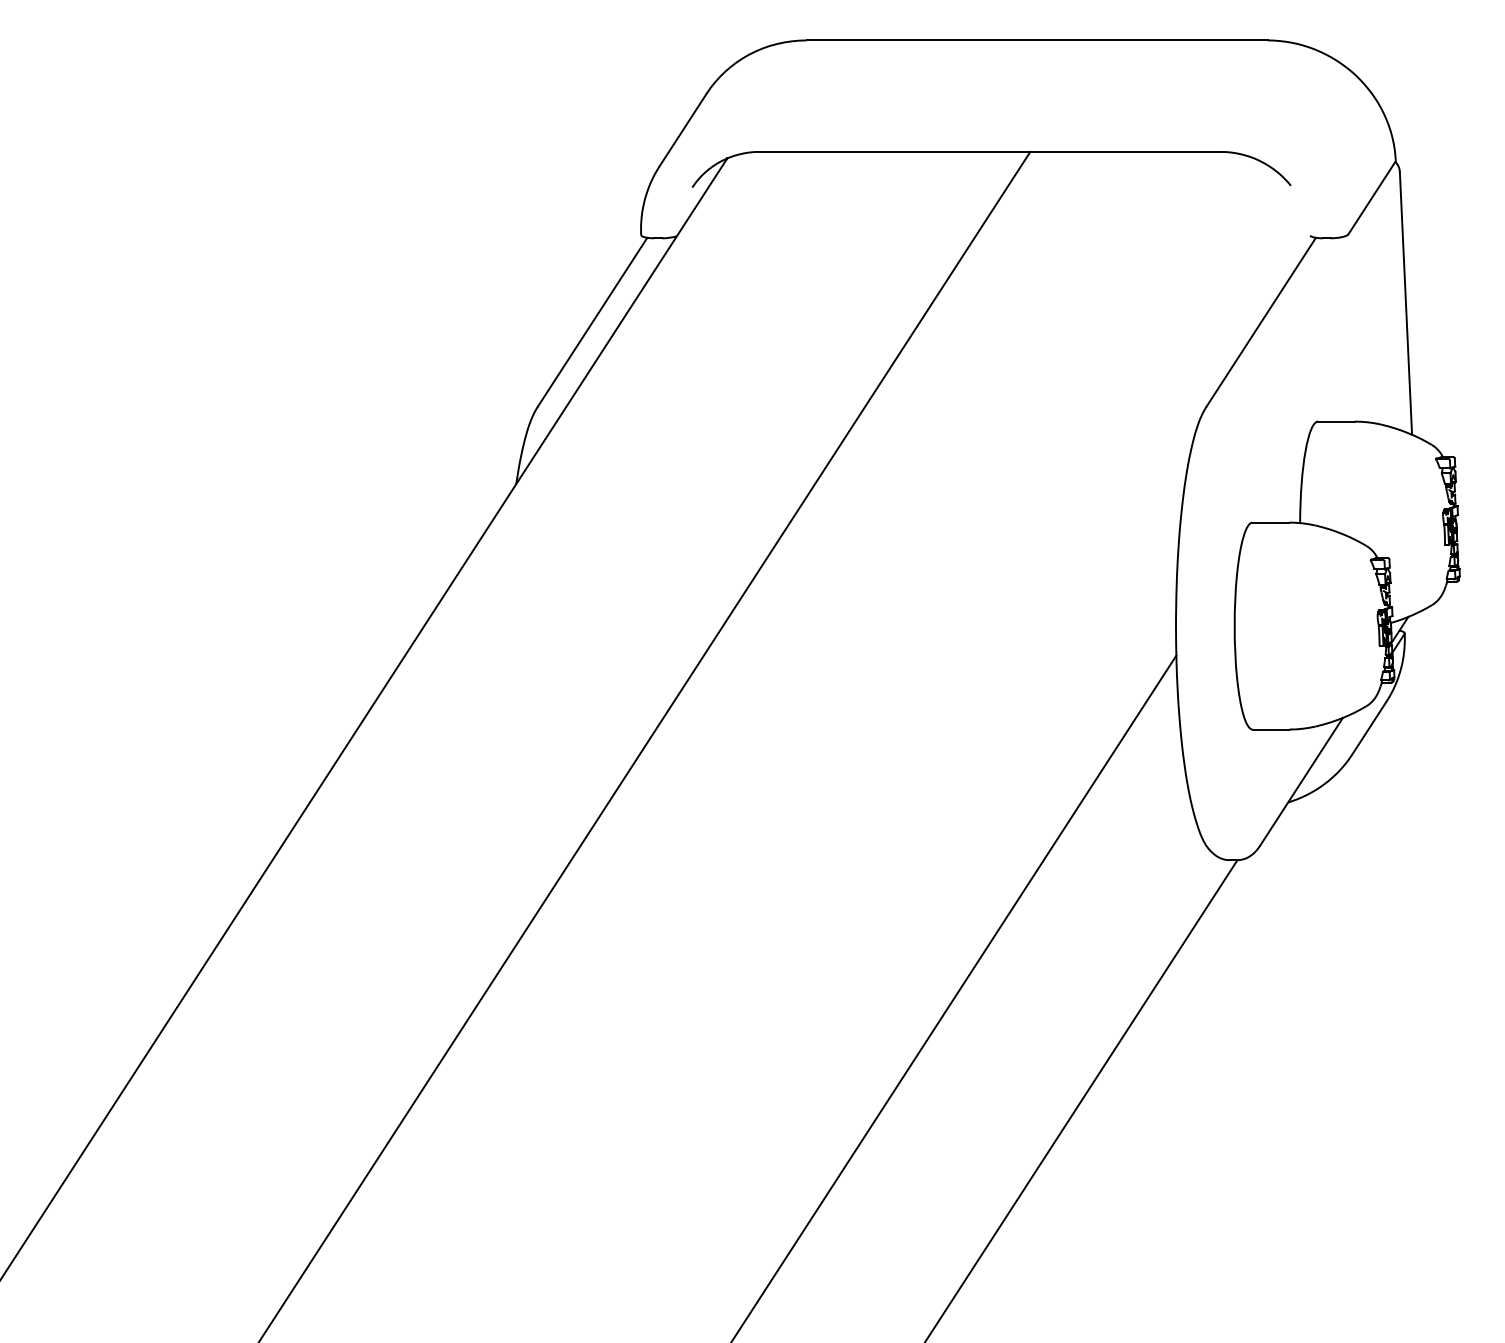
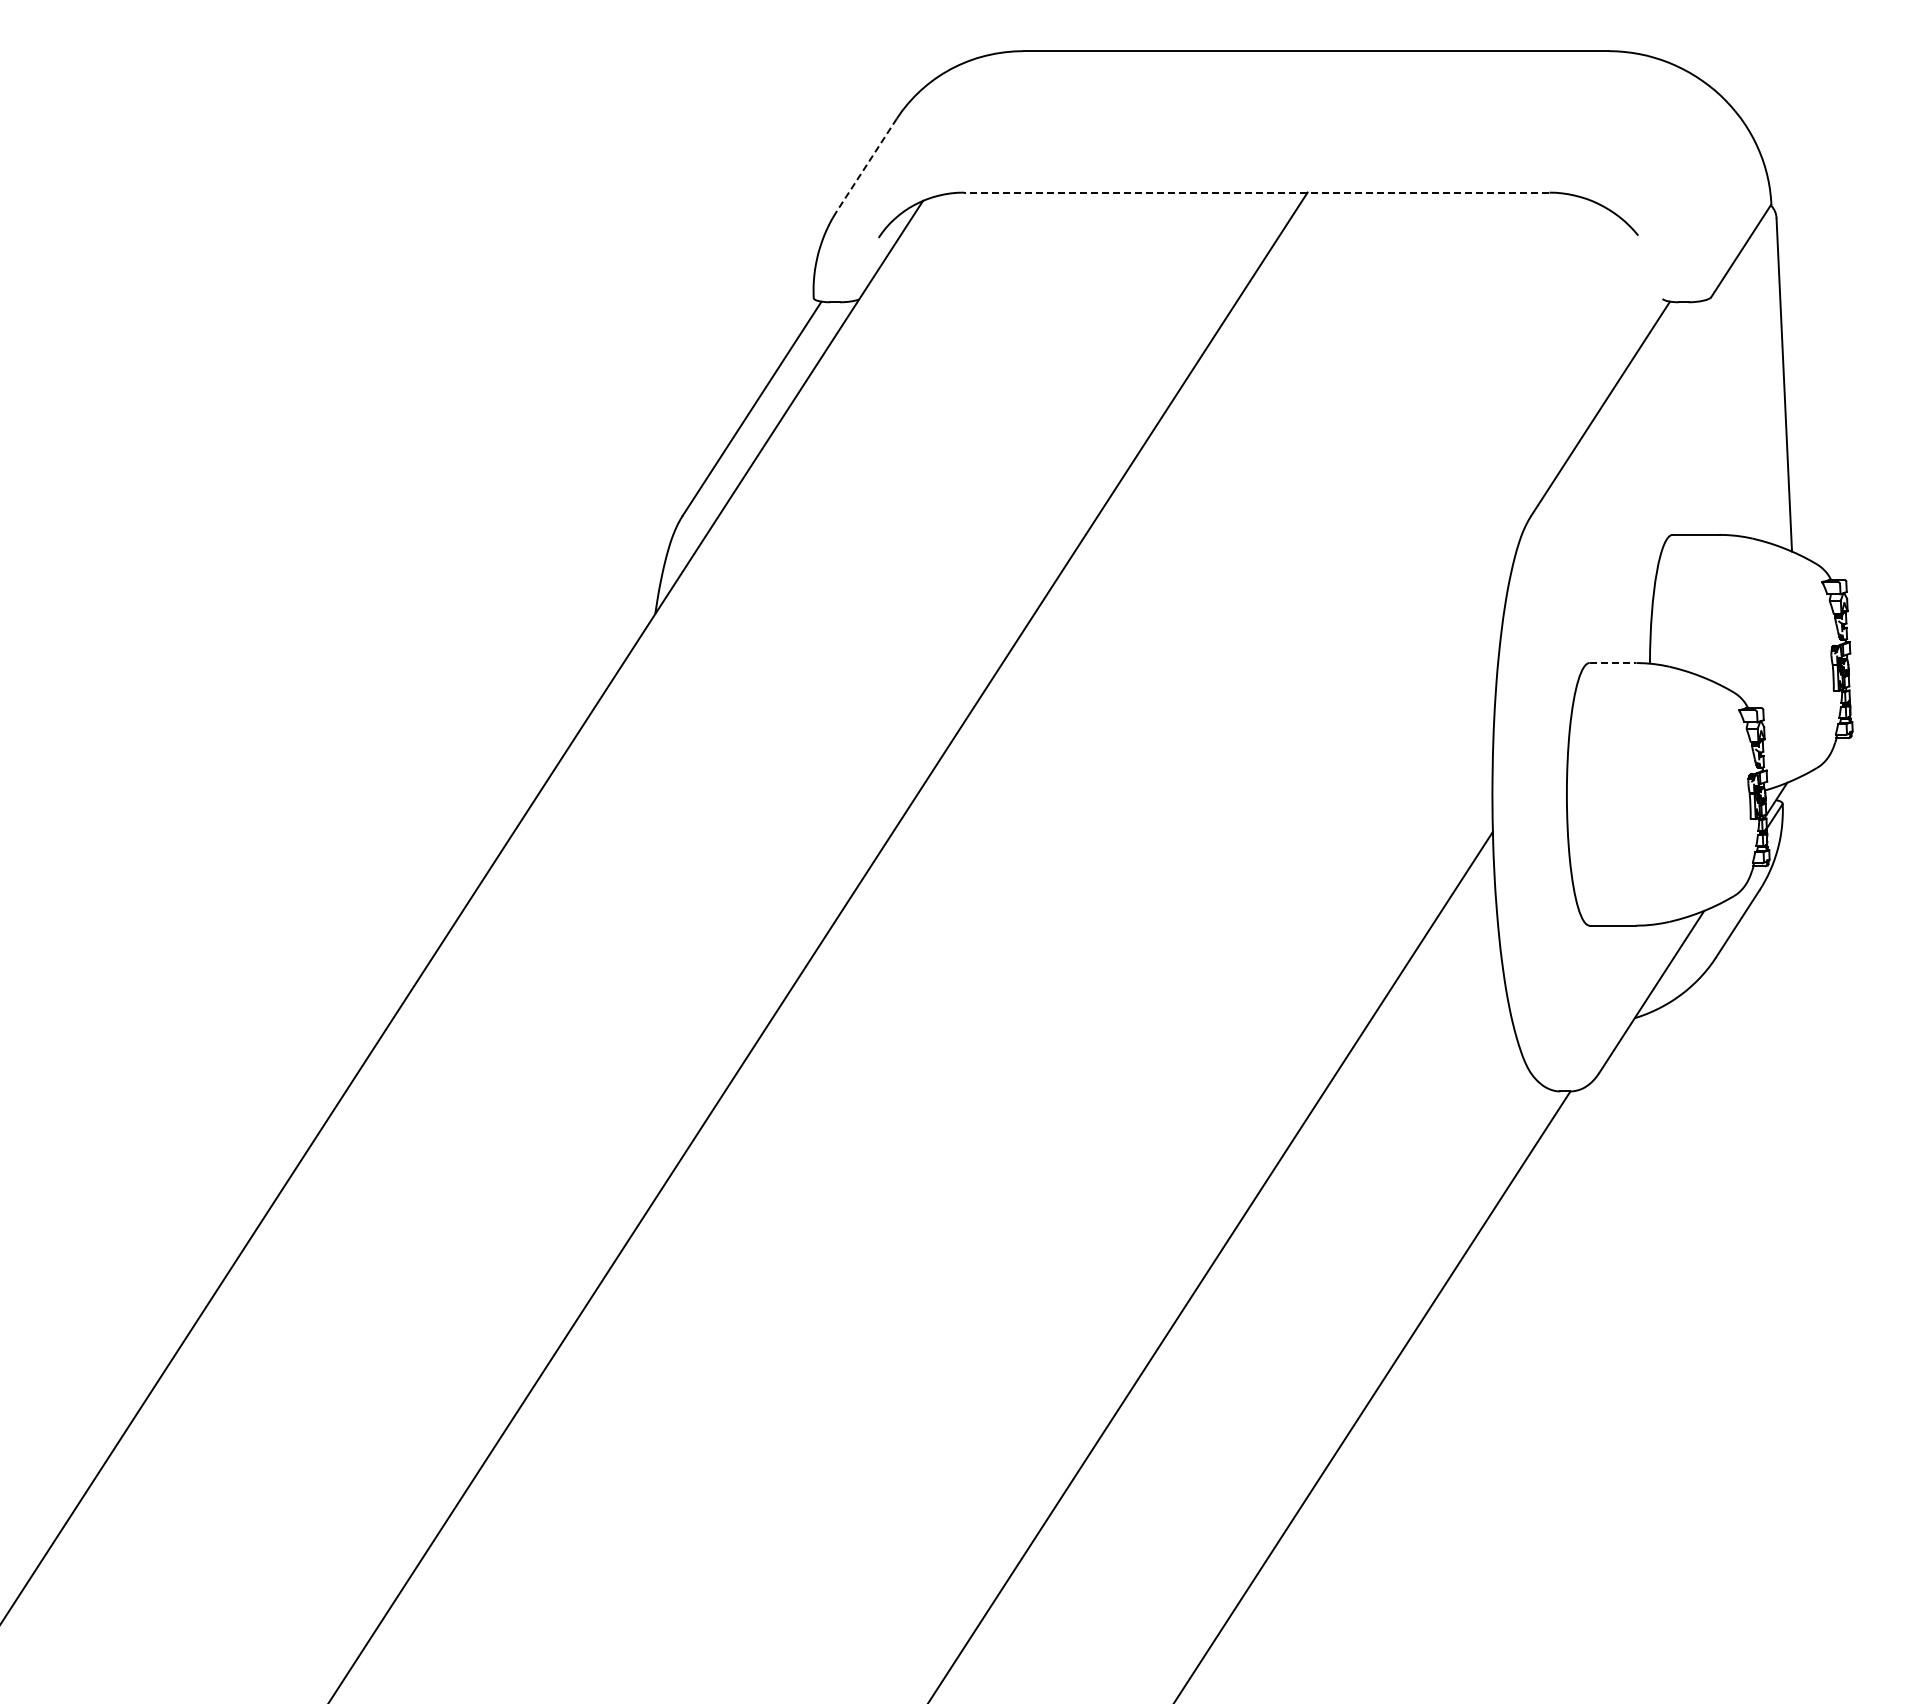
line: (682, 129) -> (866, 164), solid -> dashed
line: (990, 151) -> (1256, 192), solid -> dashed
line: (1271, 522) -> (1613, 663), solid -> dashed

